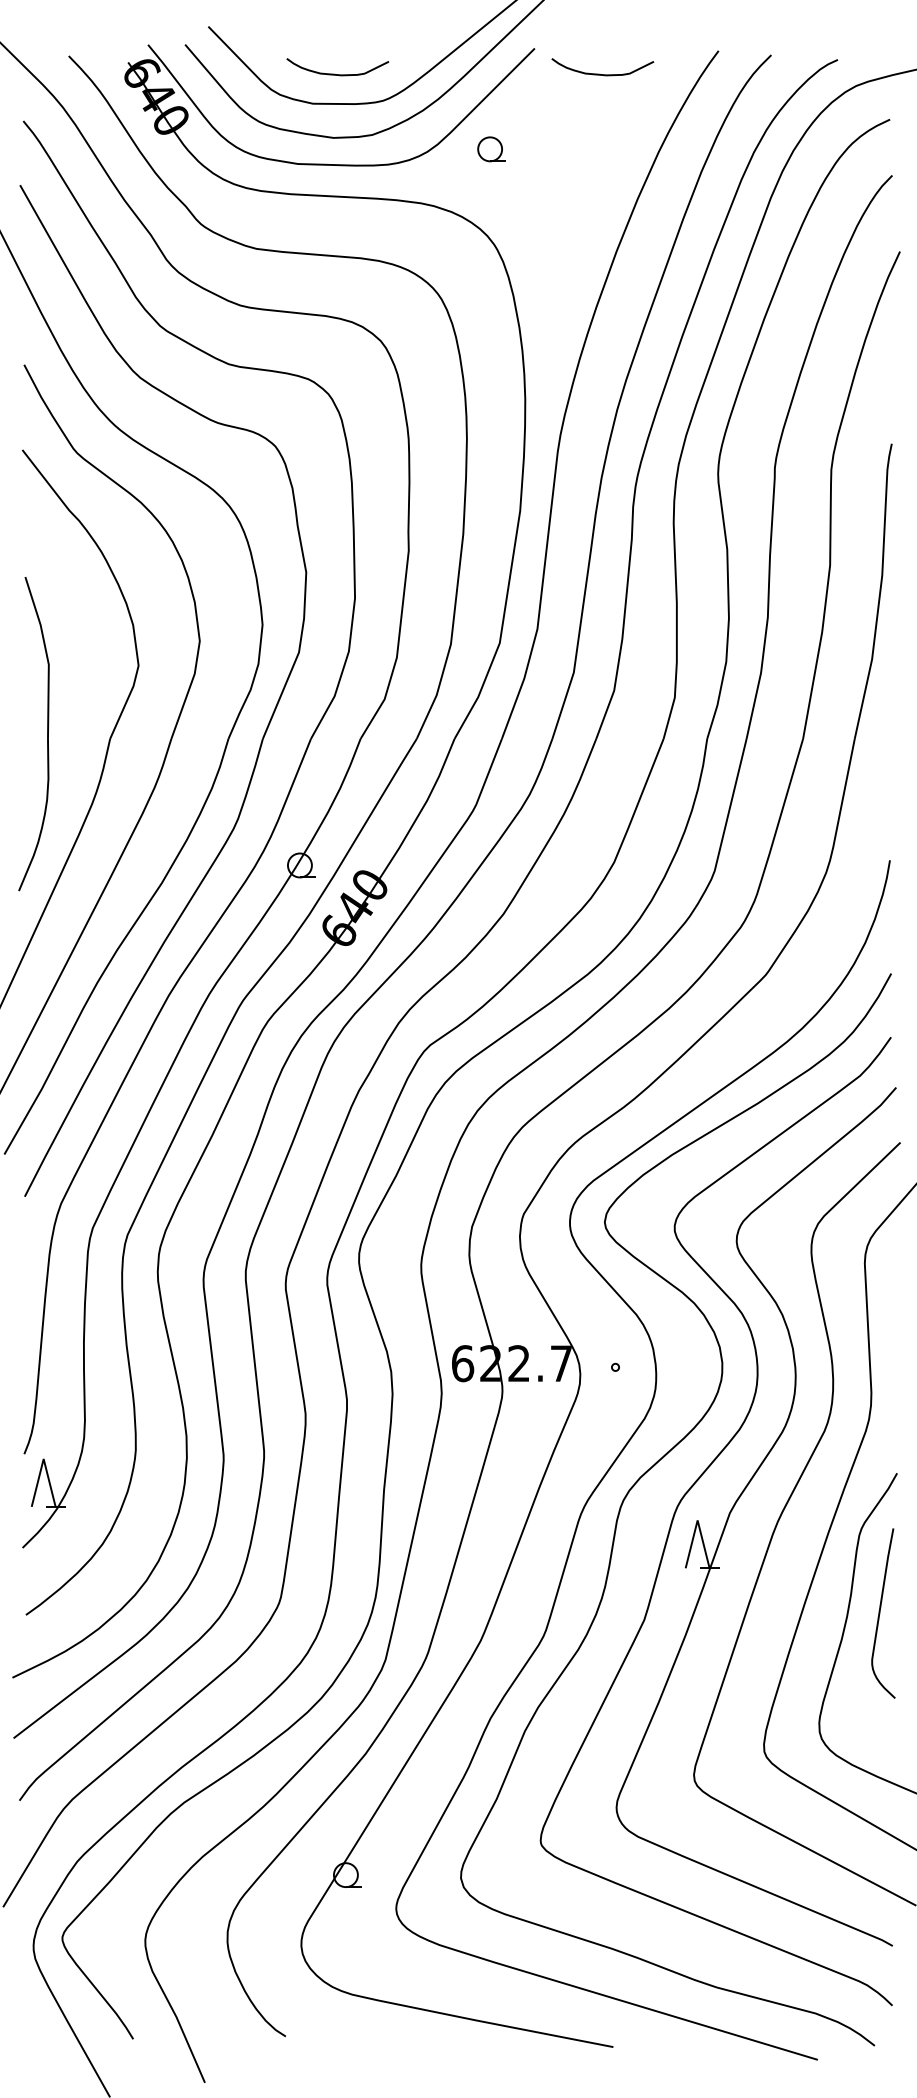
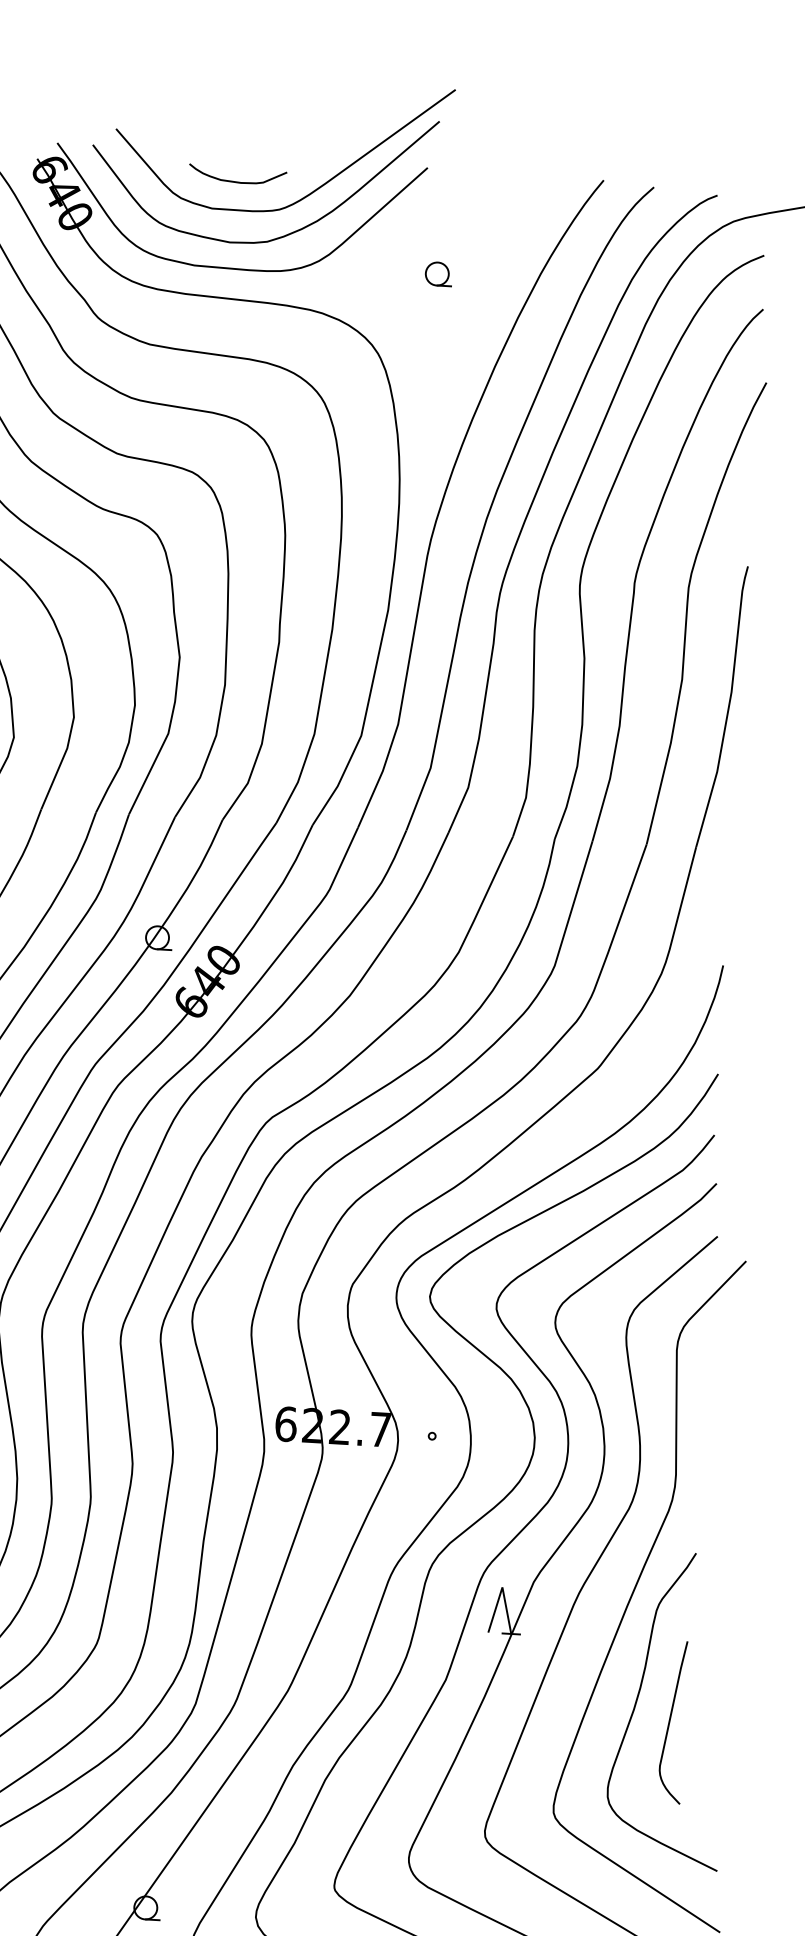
curve: (599, 73) -> (488, 195), removed
part: (491, 149) -> (438, 274), moved
curve: (880, 1613) -> (670, 1722), moved

